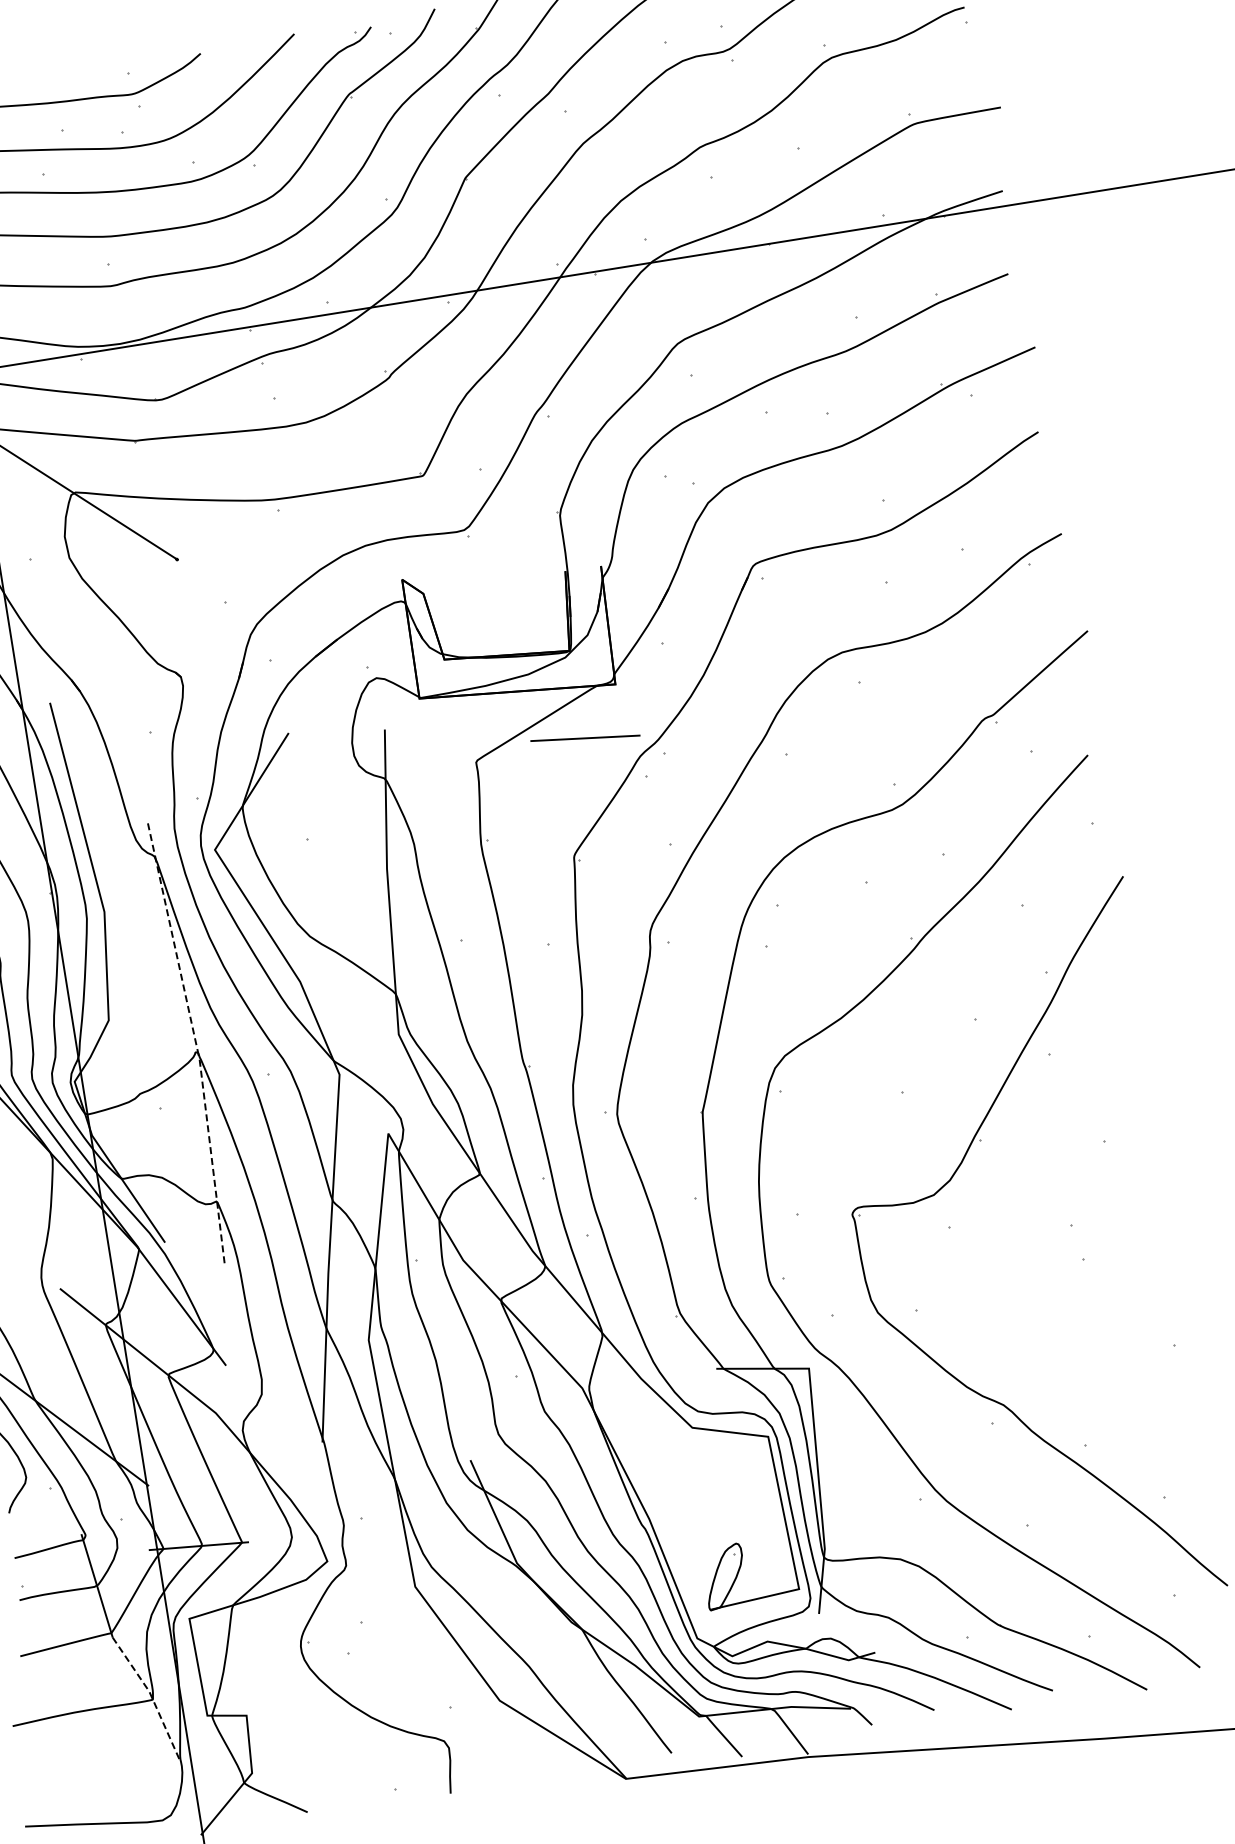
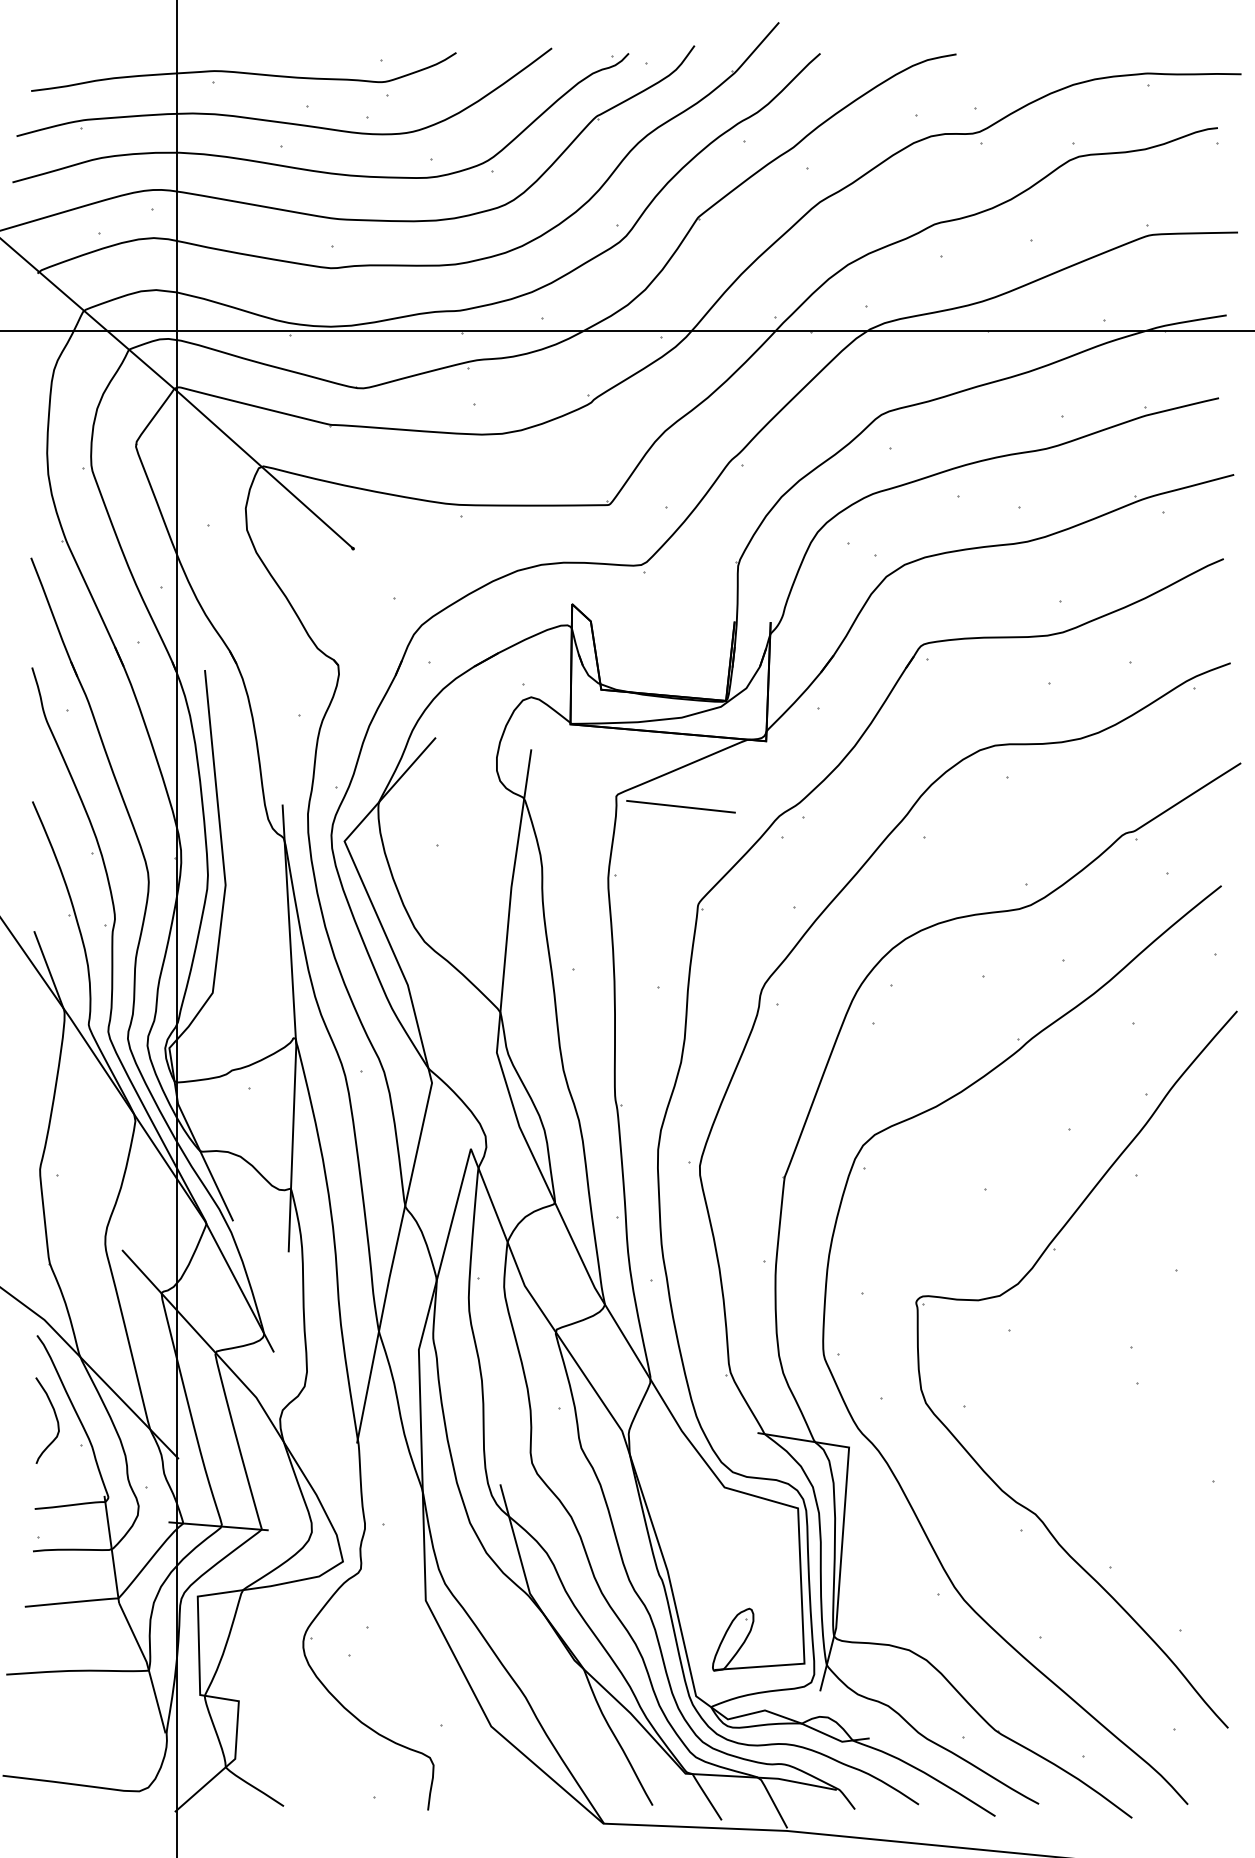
line: (584, 738) -> (680, 806), moved
line: (196, 1043) -> (295, 1029), dashed -> solid
line: (150, 1693) -> (147, 1664), dashed -> solid

